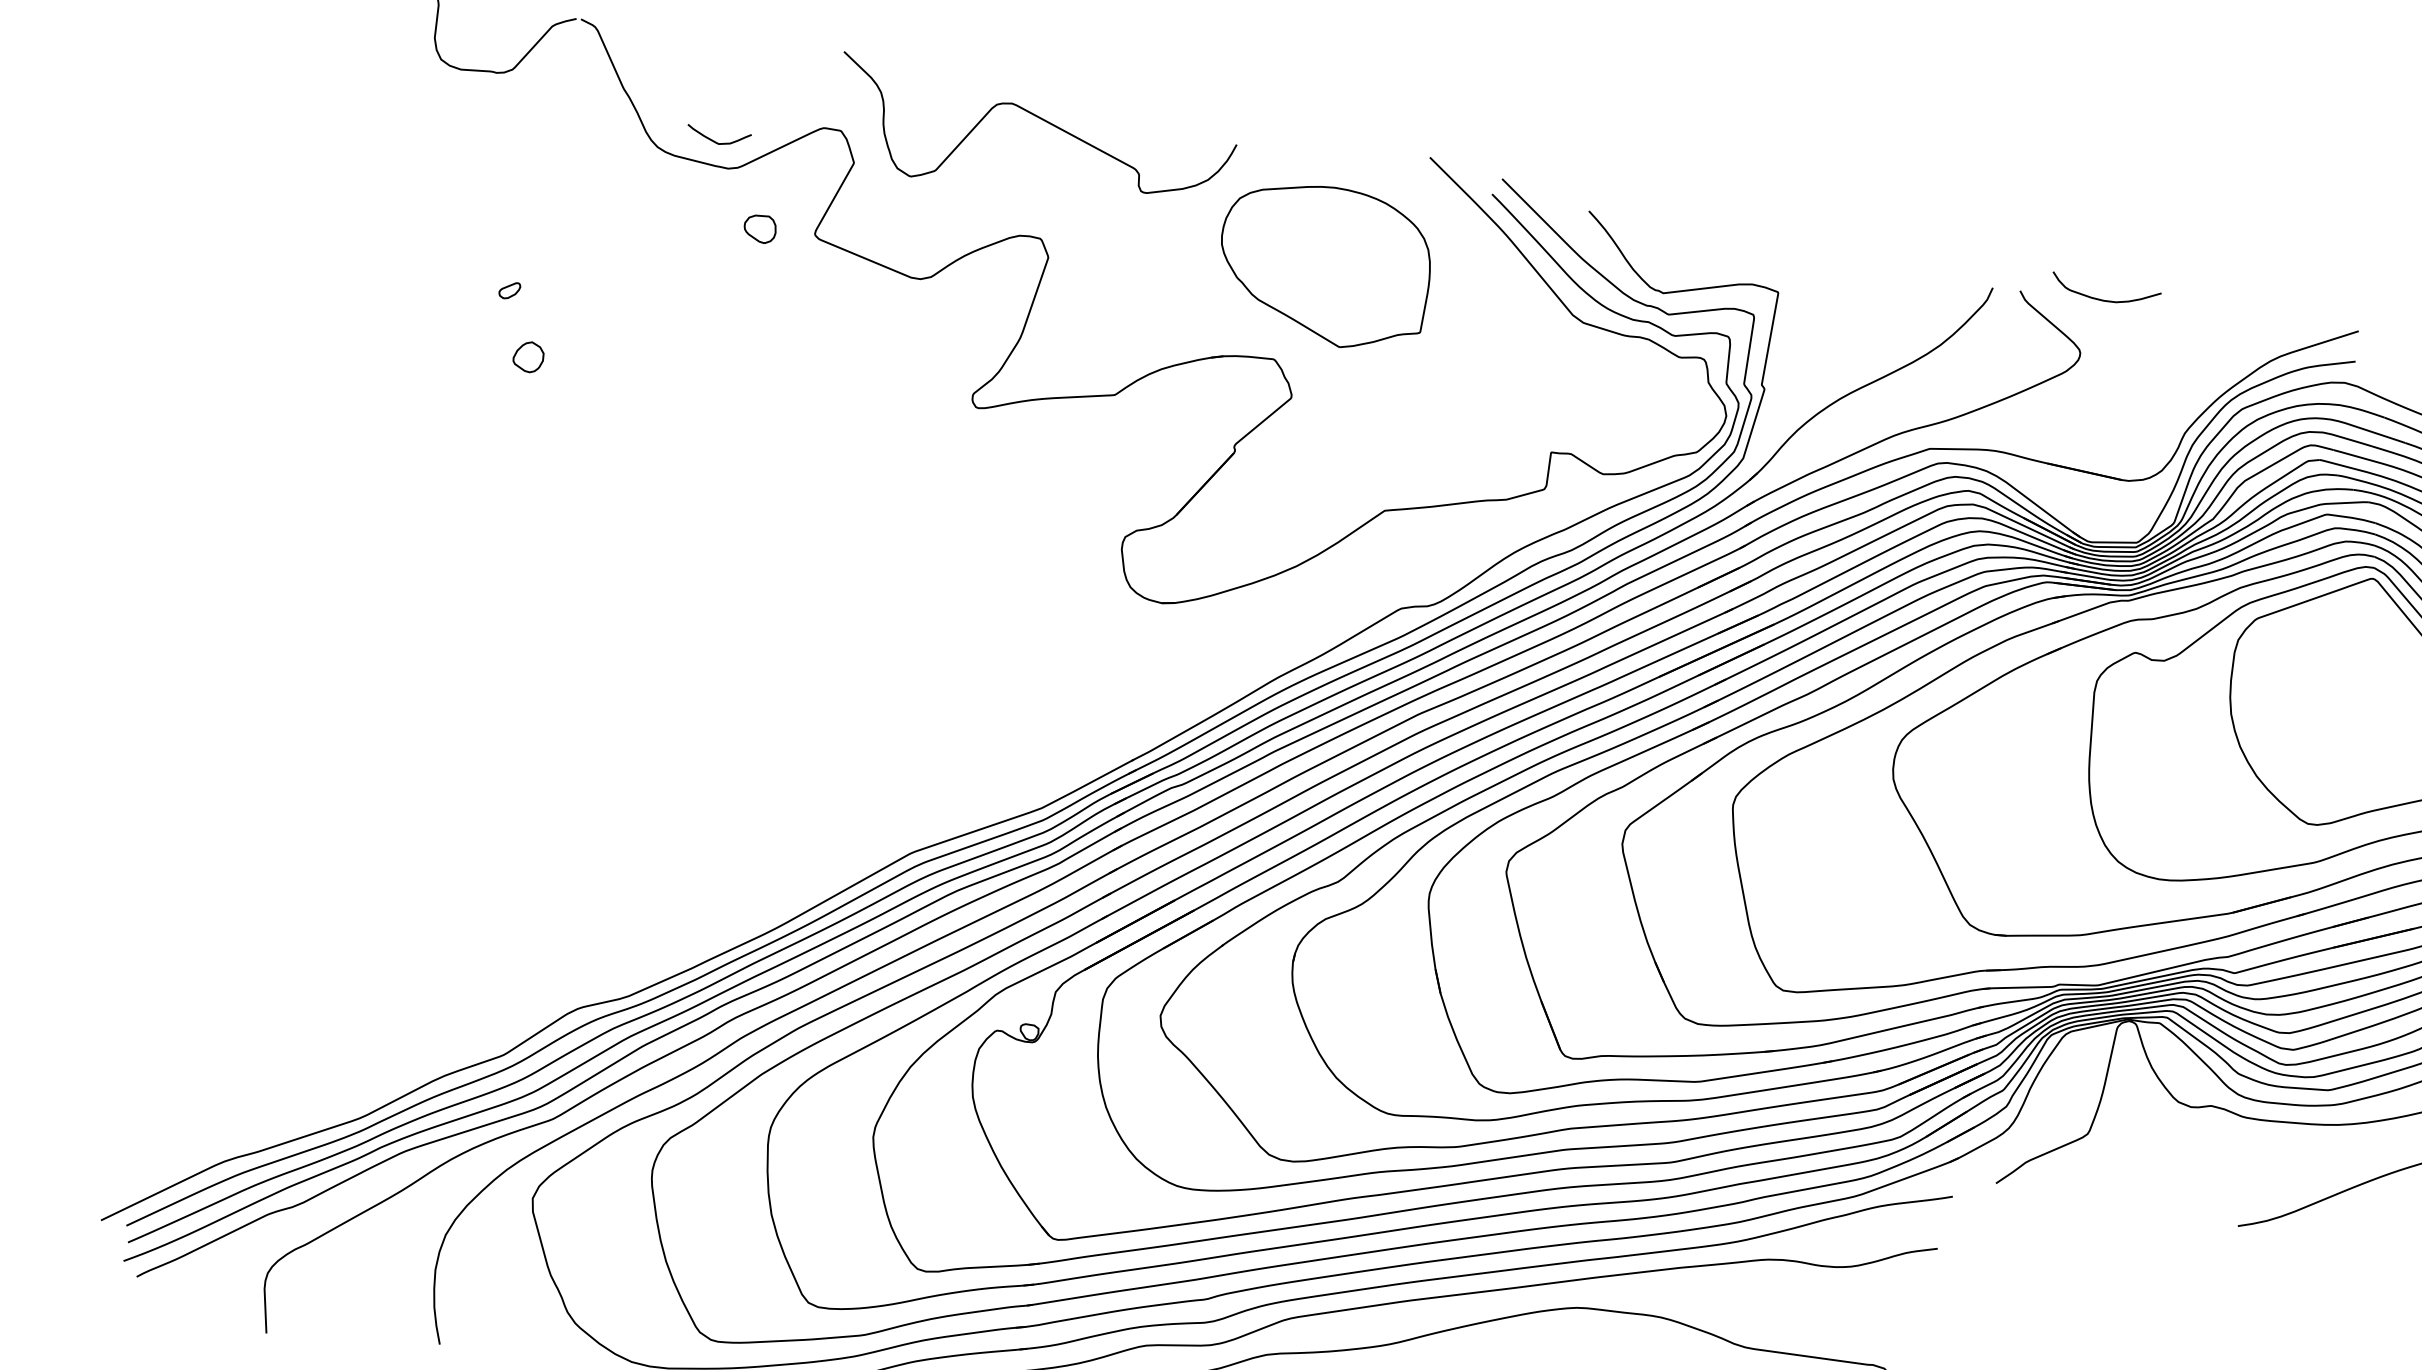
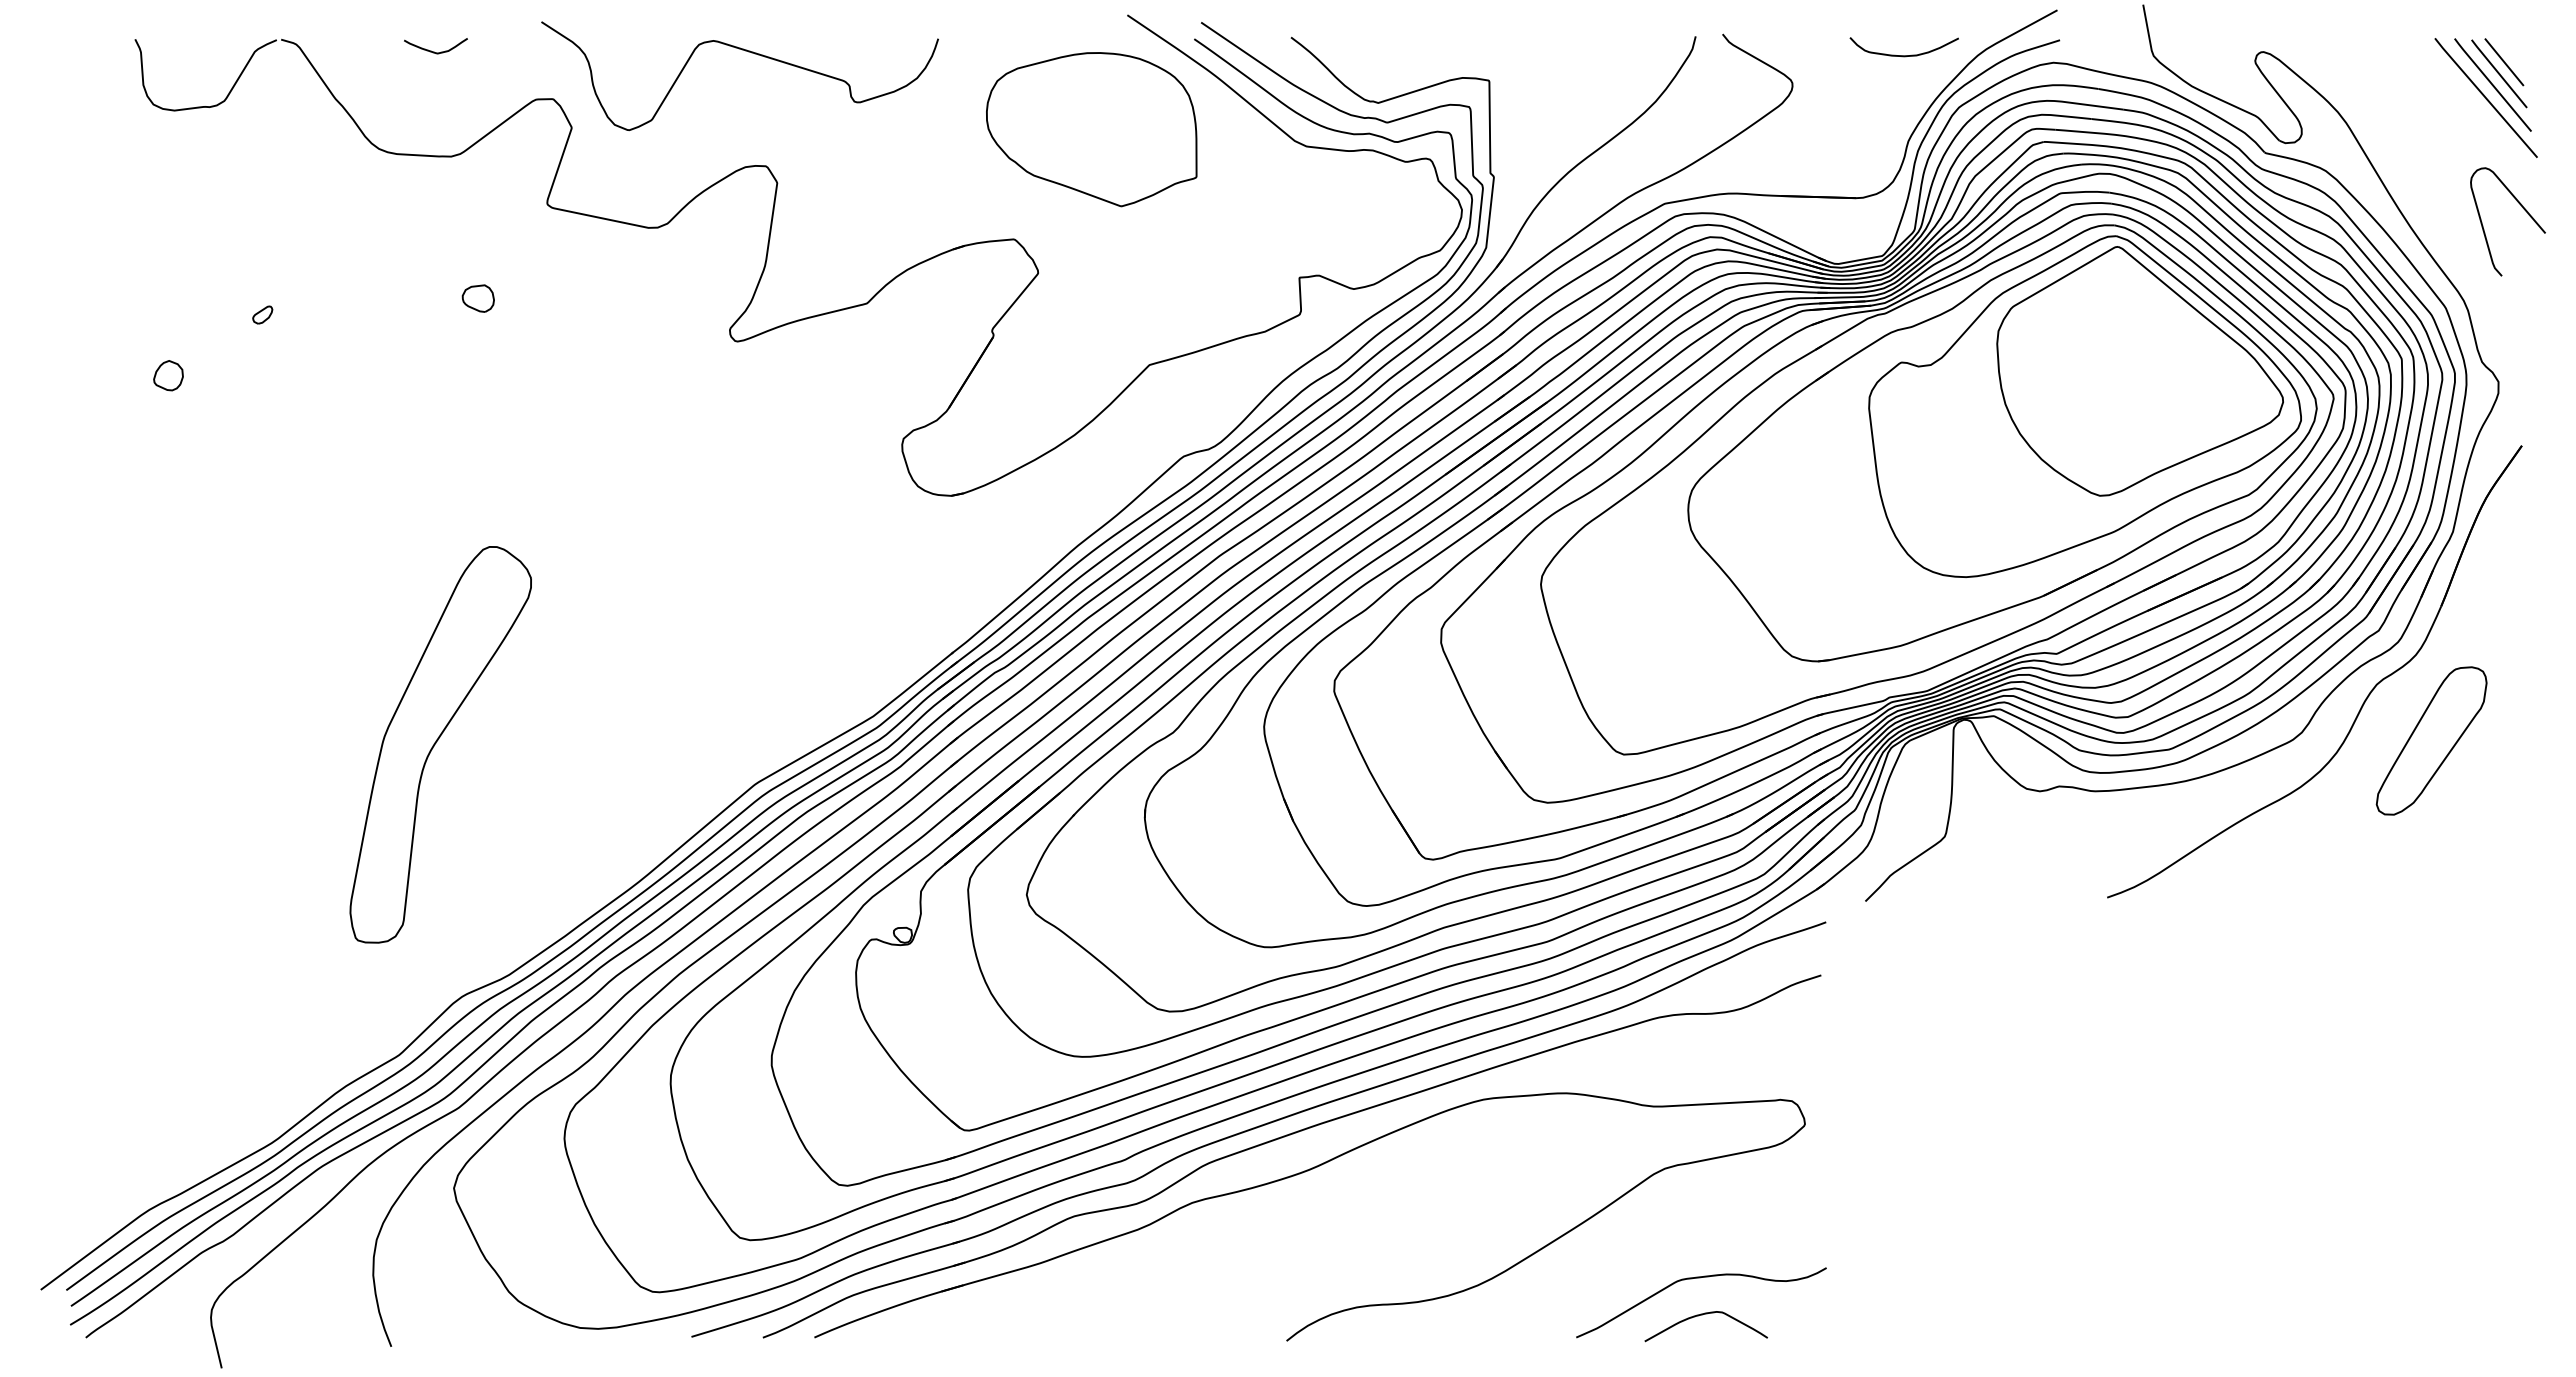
curve: (716, 141) -> (434, 51), moved
part: (759, 228) -> (477, 298), moved
part: (1324, 264) -> (1091, 129), moved
curve: (2103, 299) -> (1903, 55), moved
part: (528, 356) -> (168, 375), moved
part: (604, 753) -> (440, 744), added

